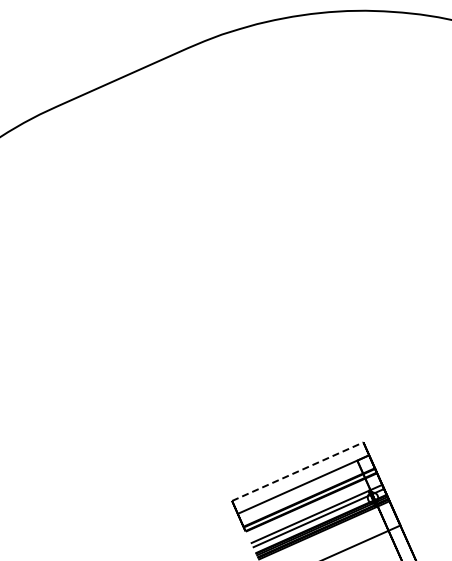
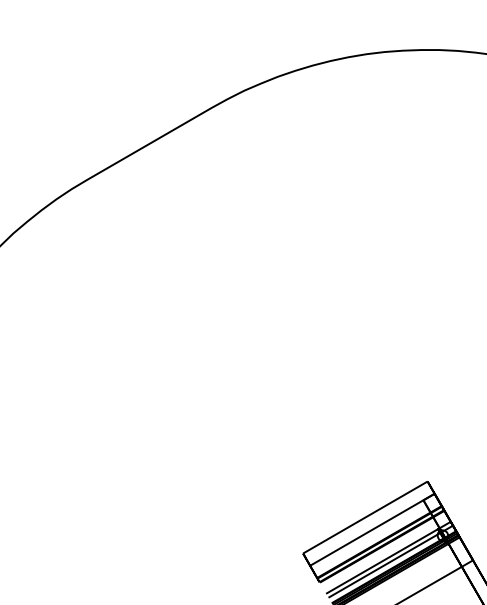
line: (297, 471) -> (365, 517), dashed -> solid

